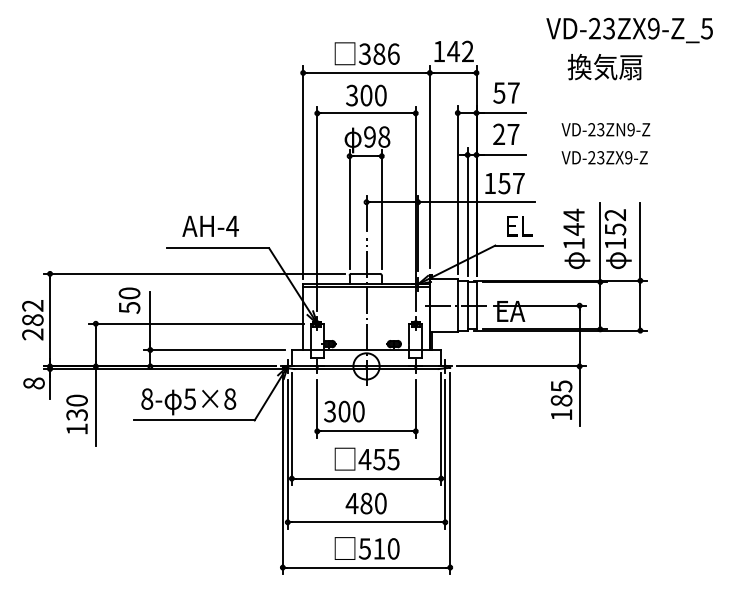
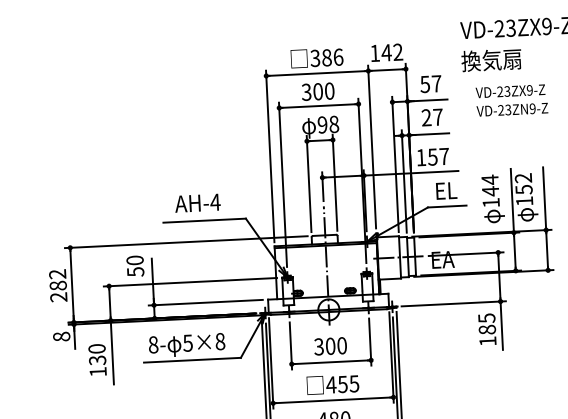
text: (604, 67) -> (491, 60), moved
text: (604, 157) -> (510, 91), moved
text: (344, 411) -> (330, 346), moved

